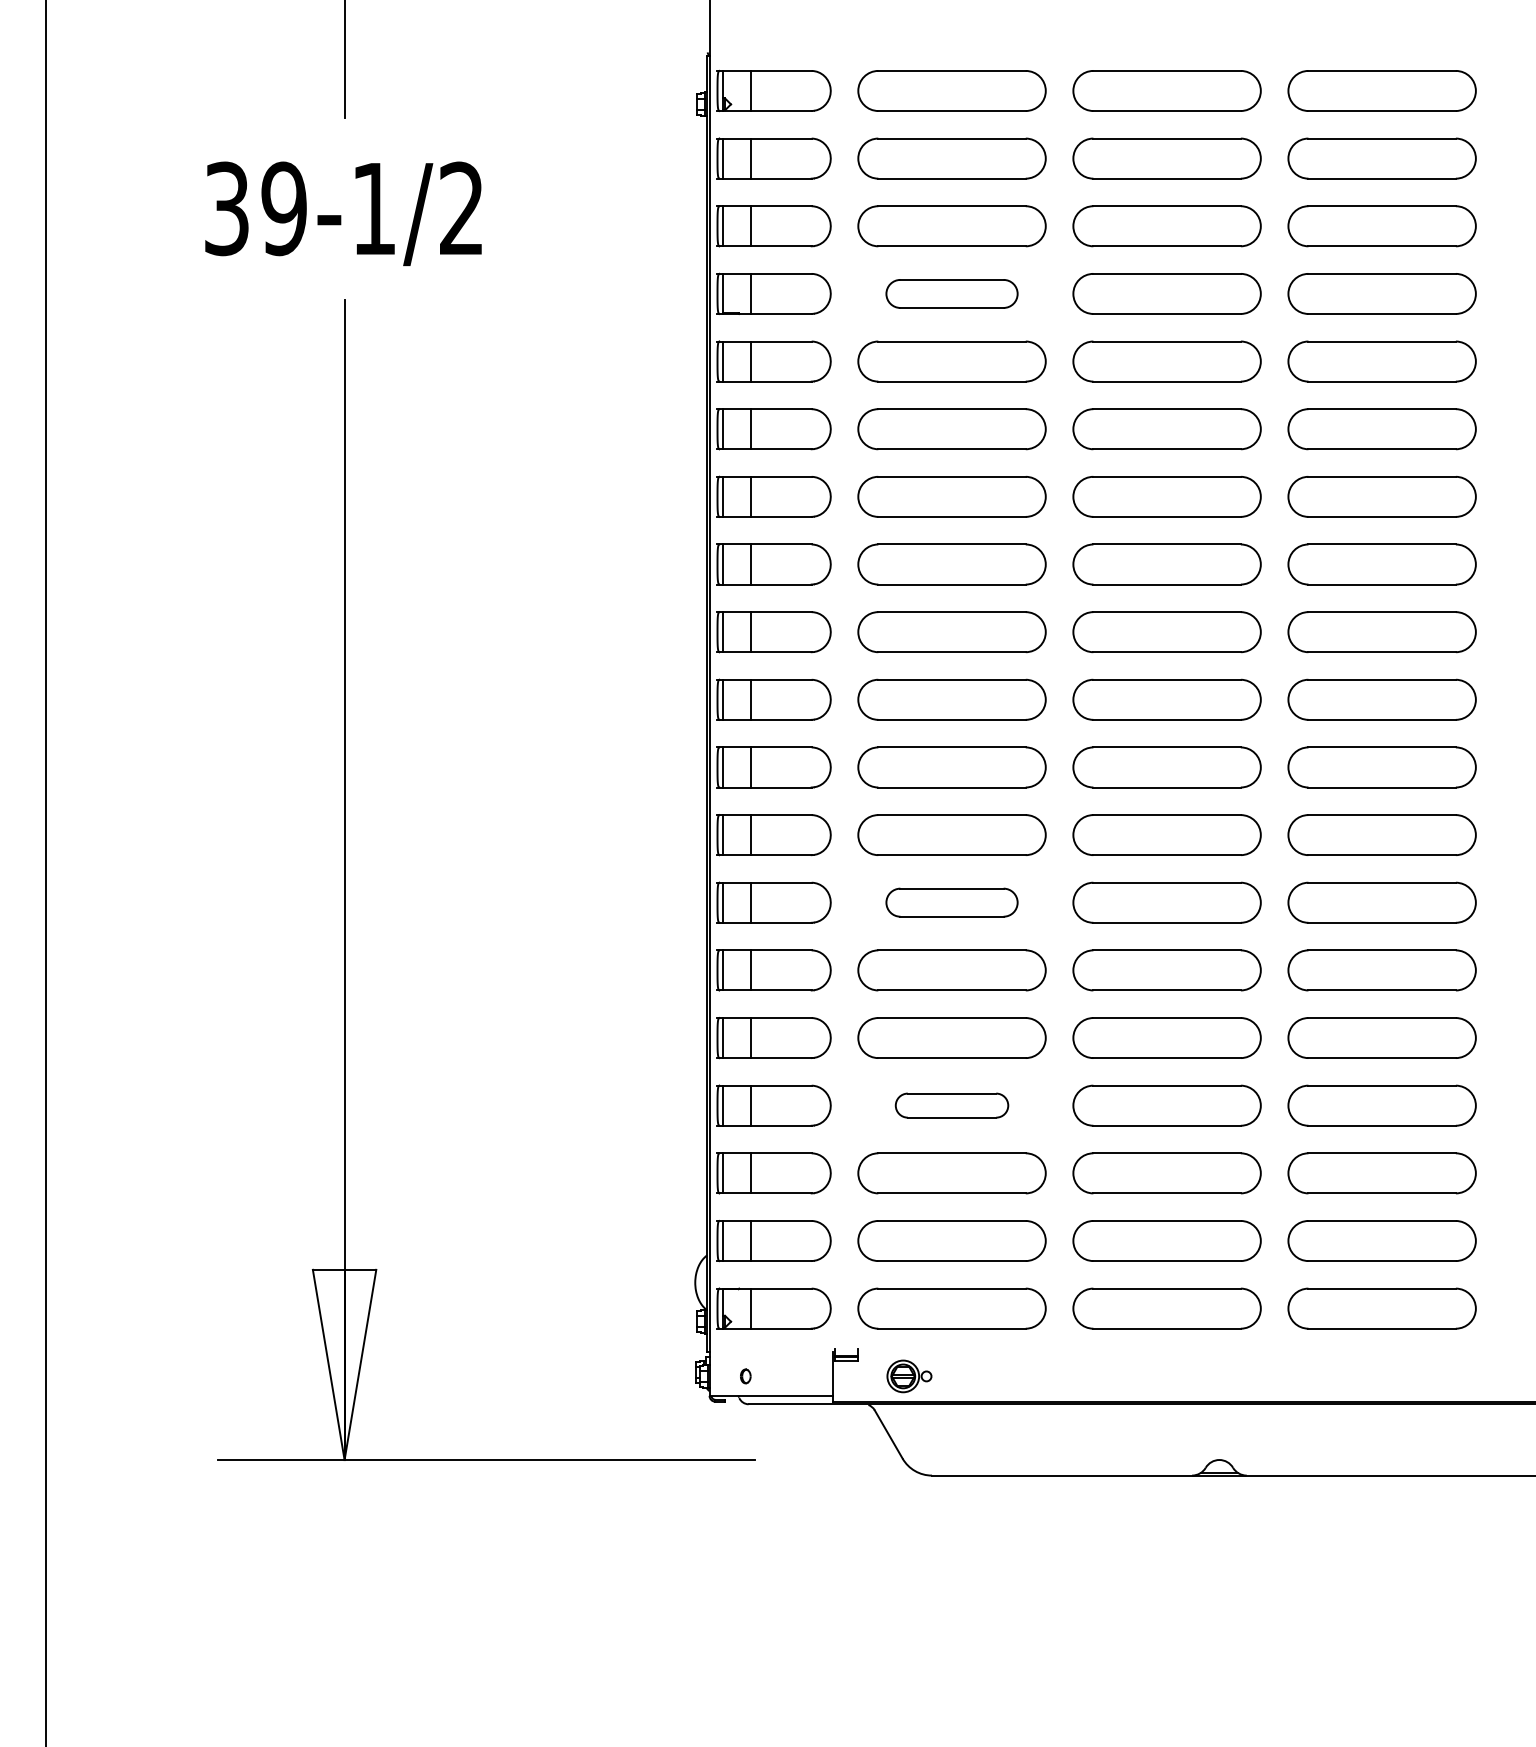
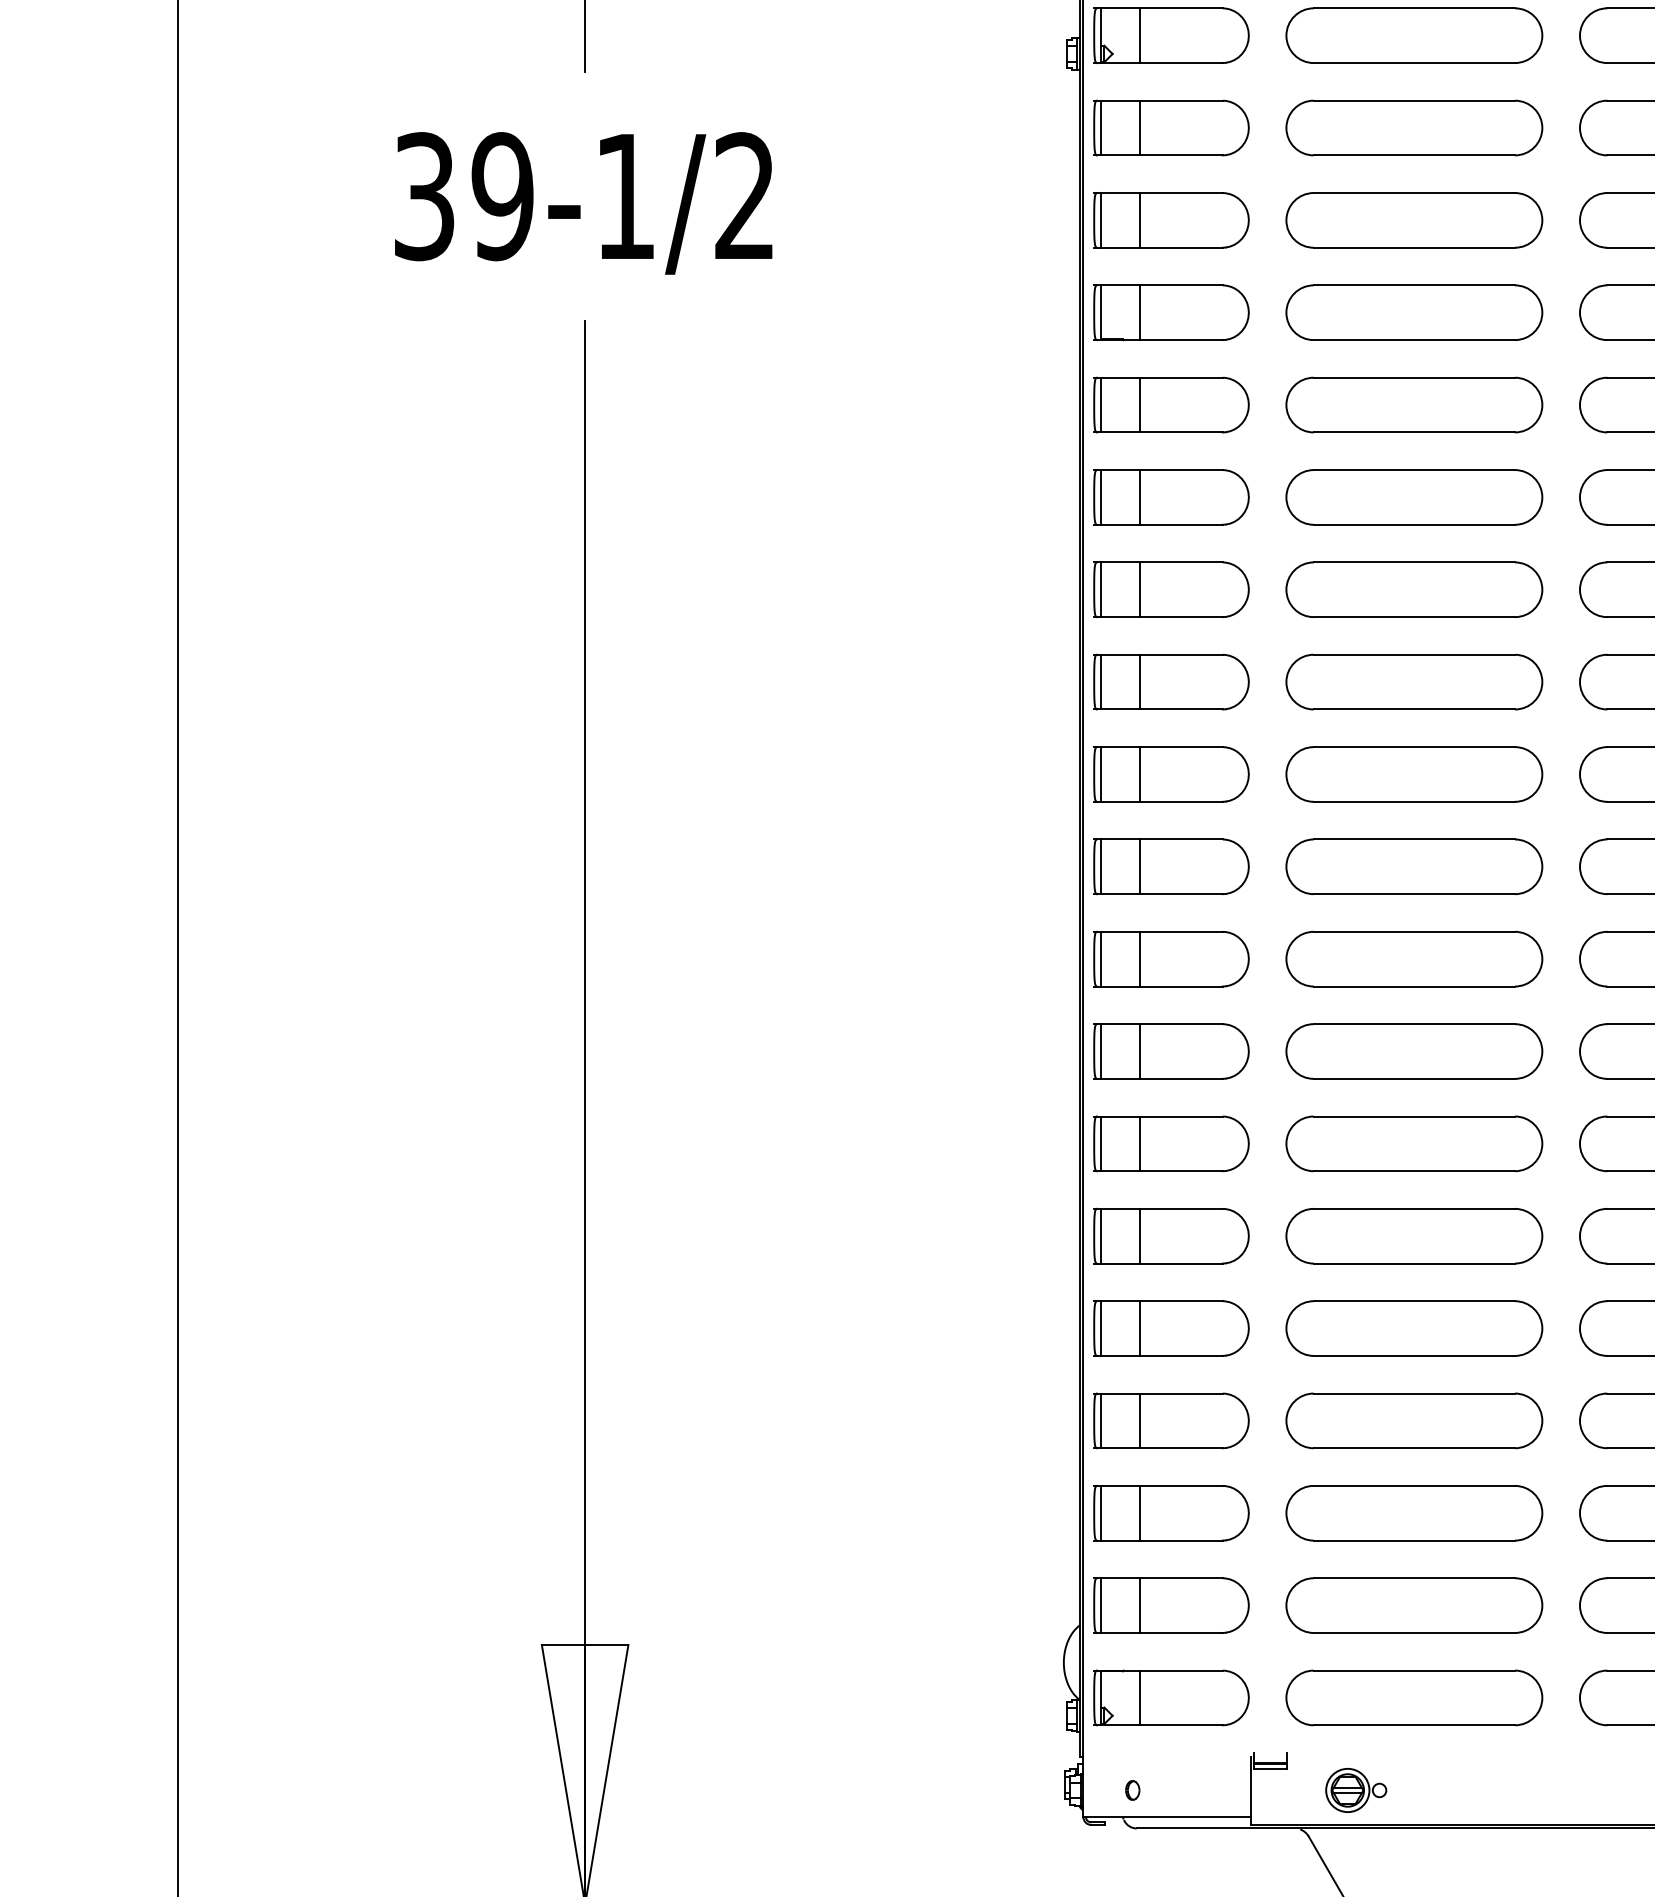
part: (951, 293) -> (1413, 312), size x1.43
part: (951, 902) -> (1413, 1143), size x1.43
part: (951, 1105) -> (1413, 1420), size x1.67

